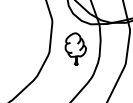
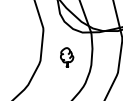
part: (75, 48) -> (66, 57), size x0.6

